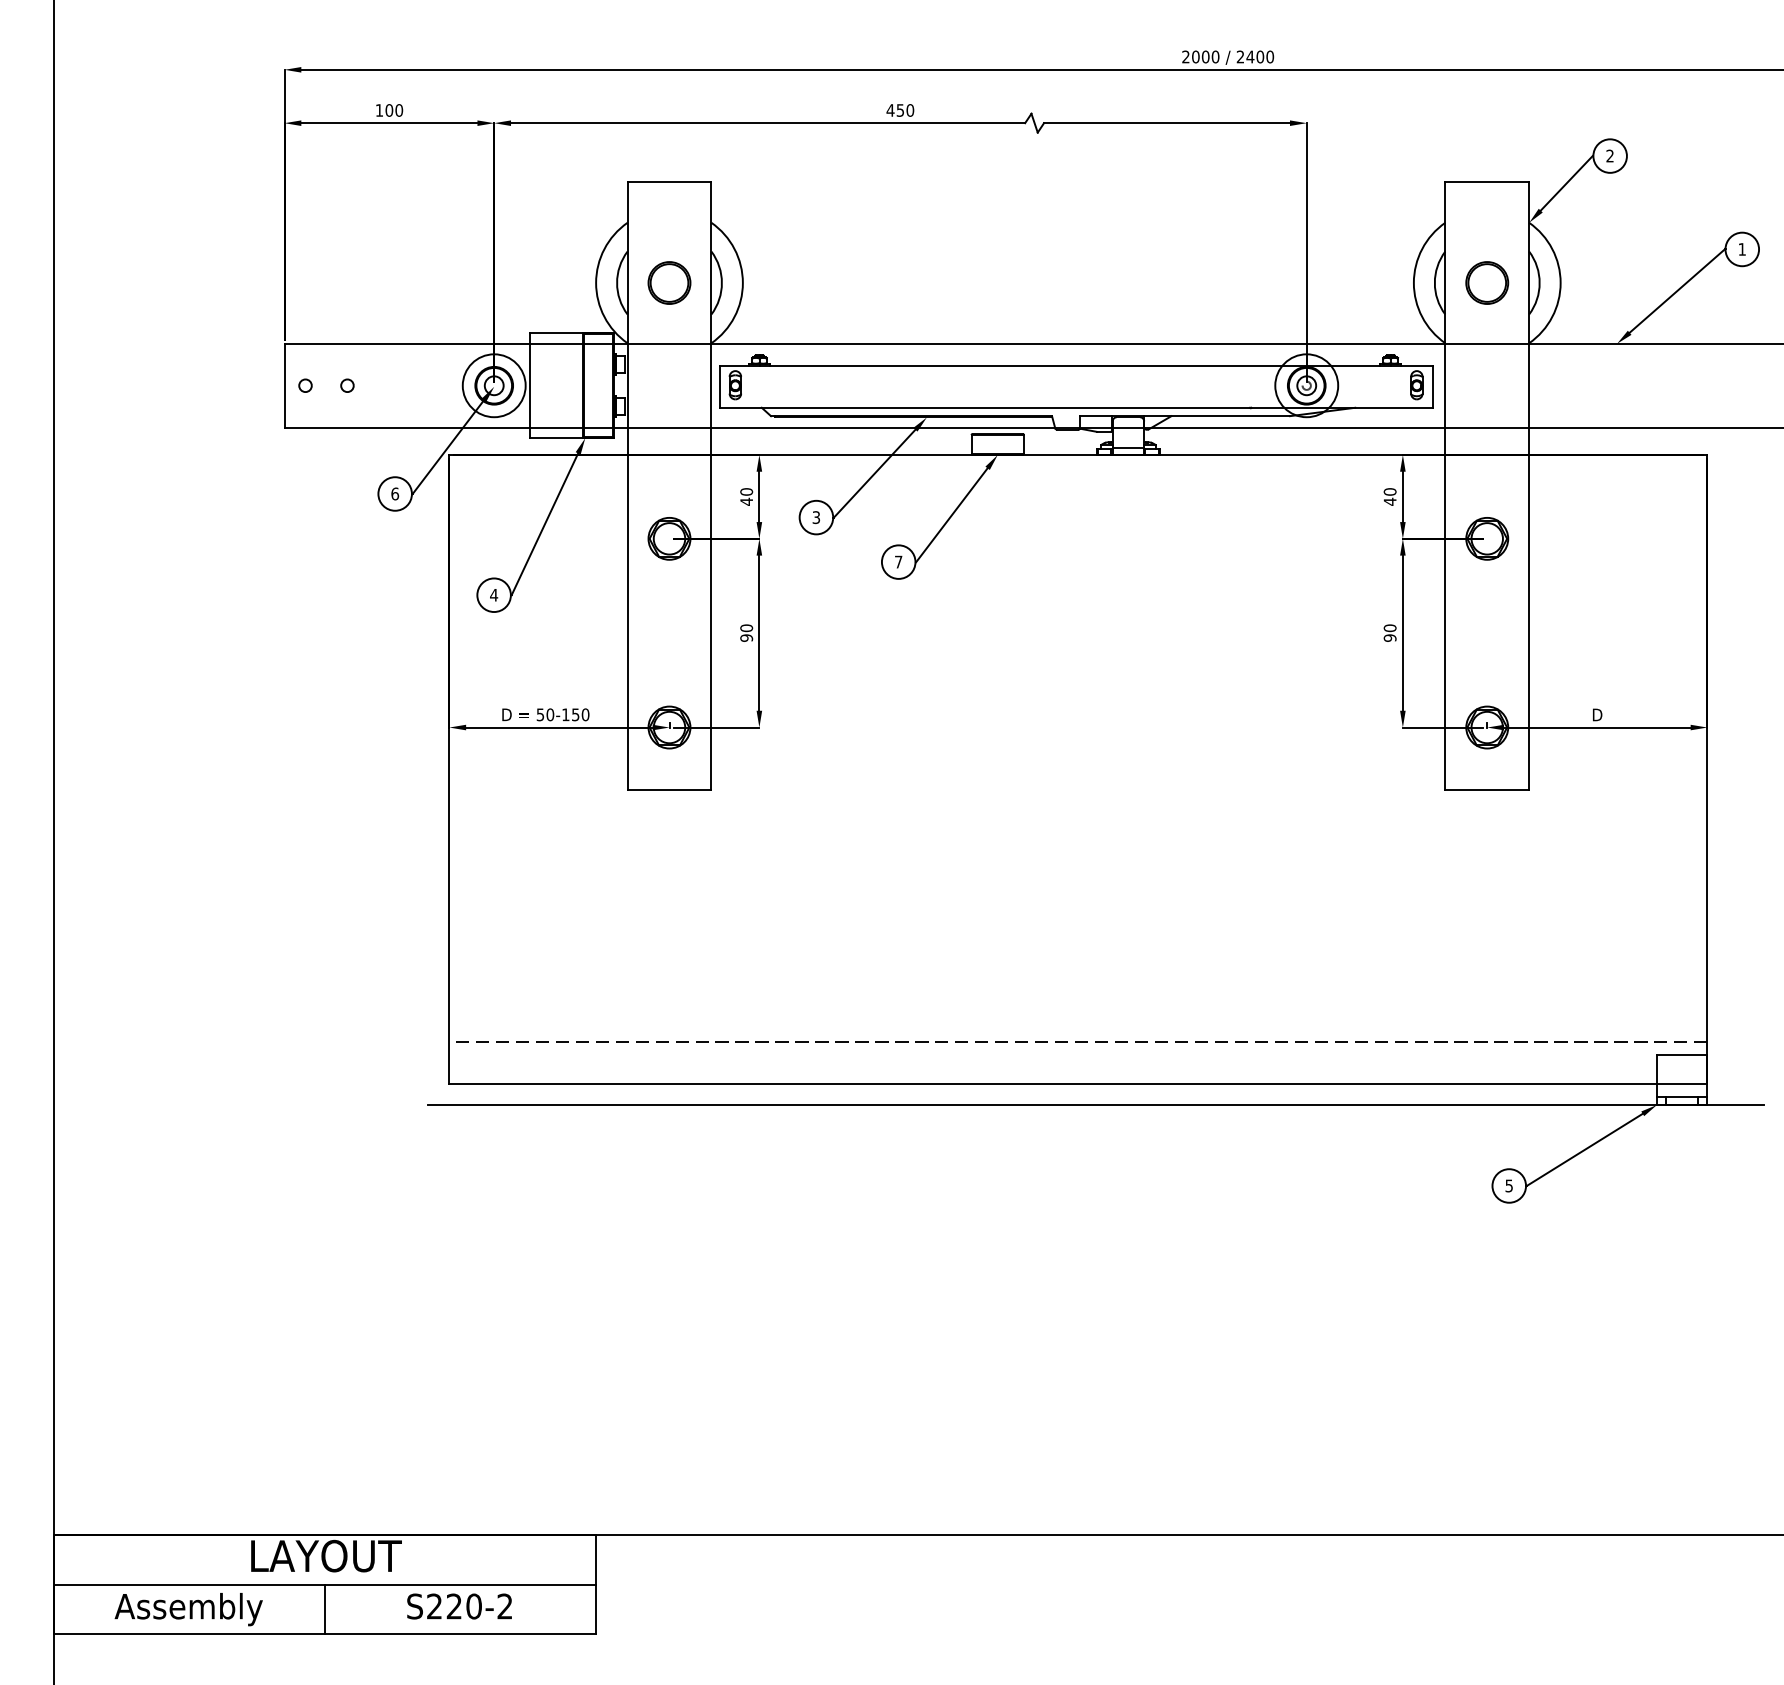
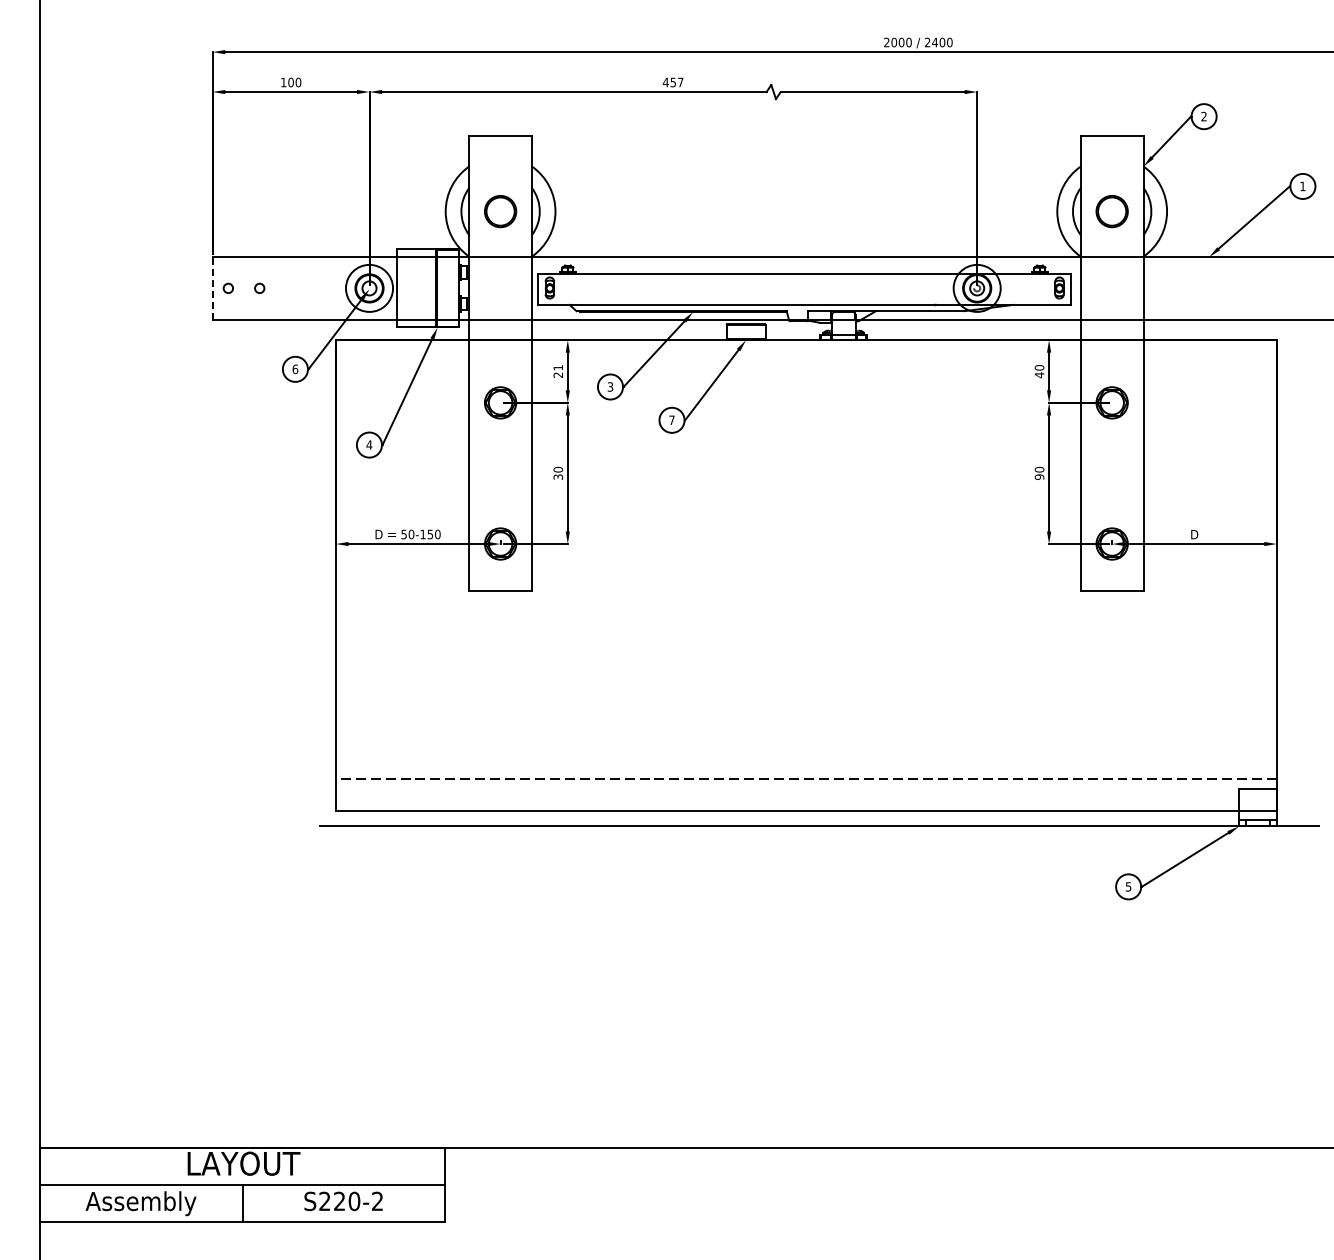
text: (910, 110) -> (680, 82), 450 -> 457
line: (284, 384) -> (212, 287), solid -> dashed
text: (746, 496) -> (558, 371), 40 -> 21
text: (745, 637) -> (557, 476), 90 -> 30

